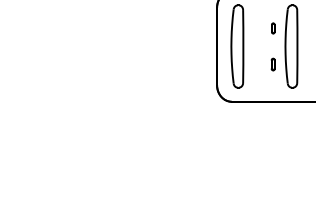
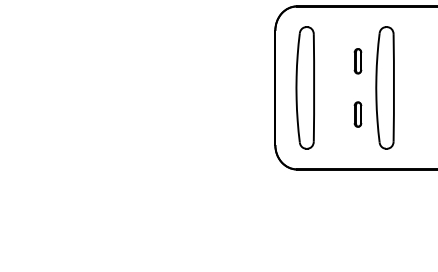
part: (273, 28) -> (358, 61), size x1.67
part: (273, 64) -> (358, 114), size x1.43

